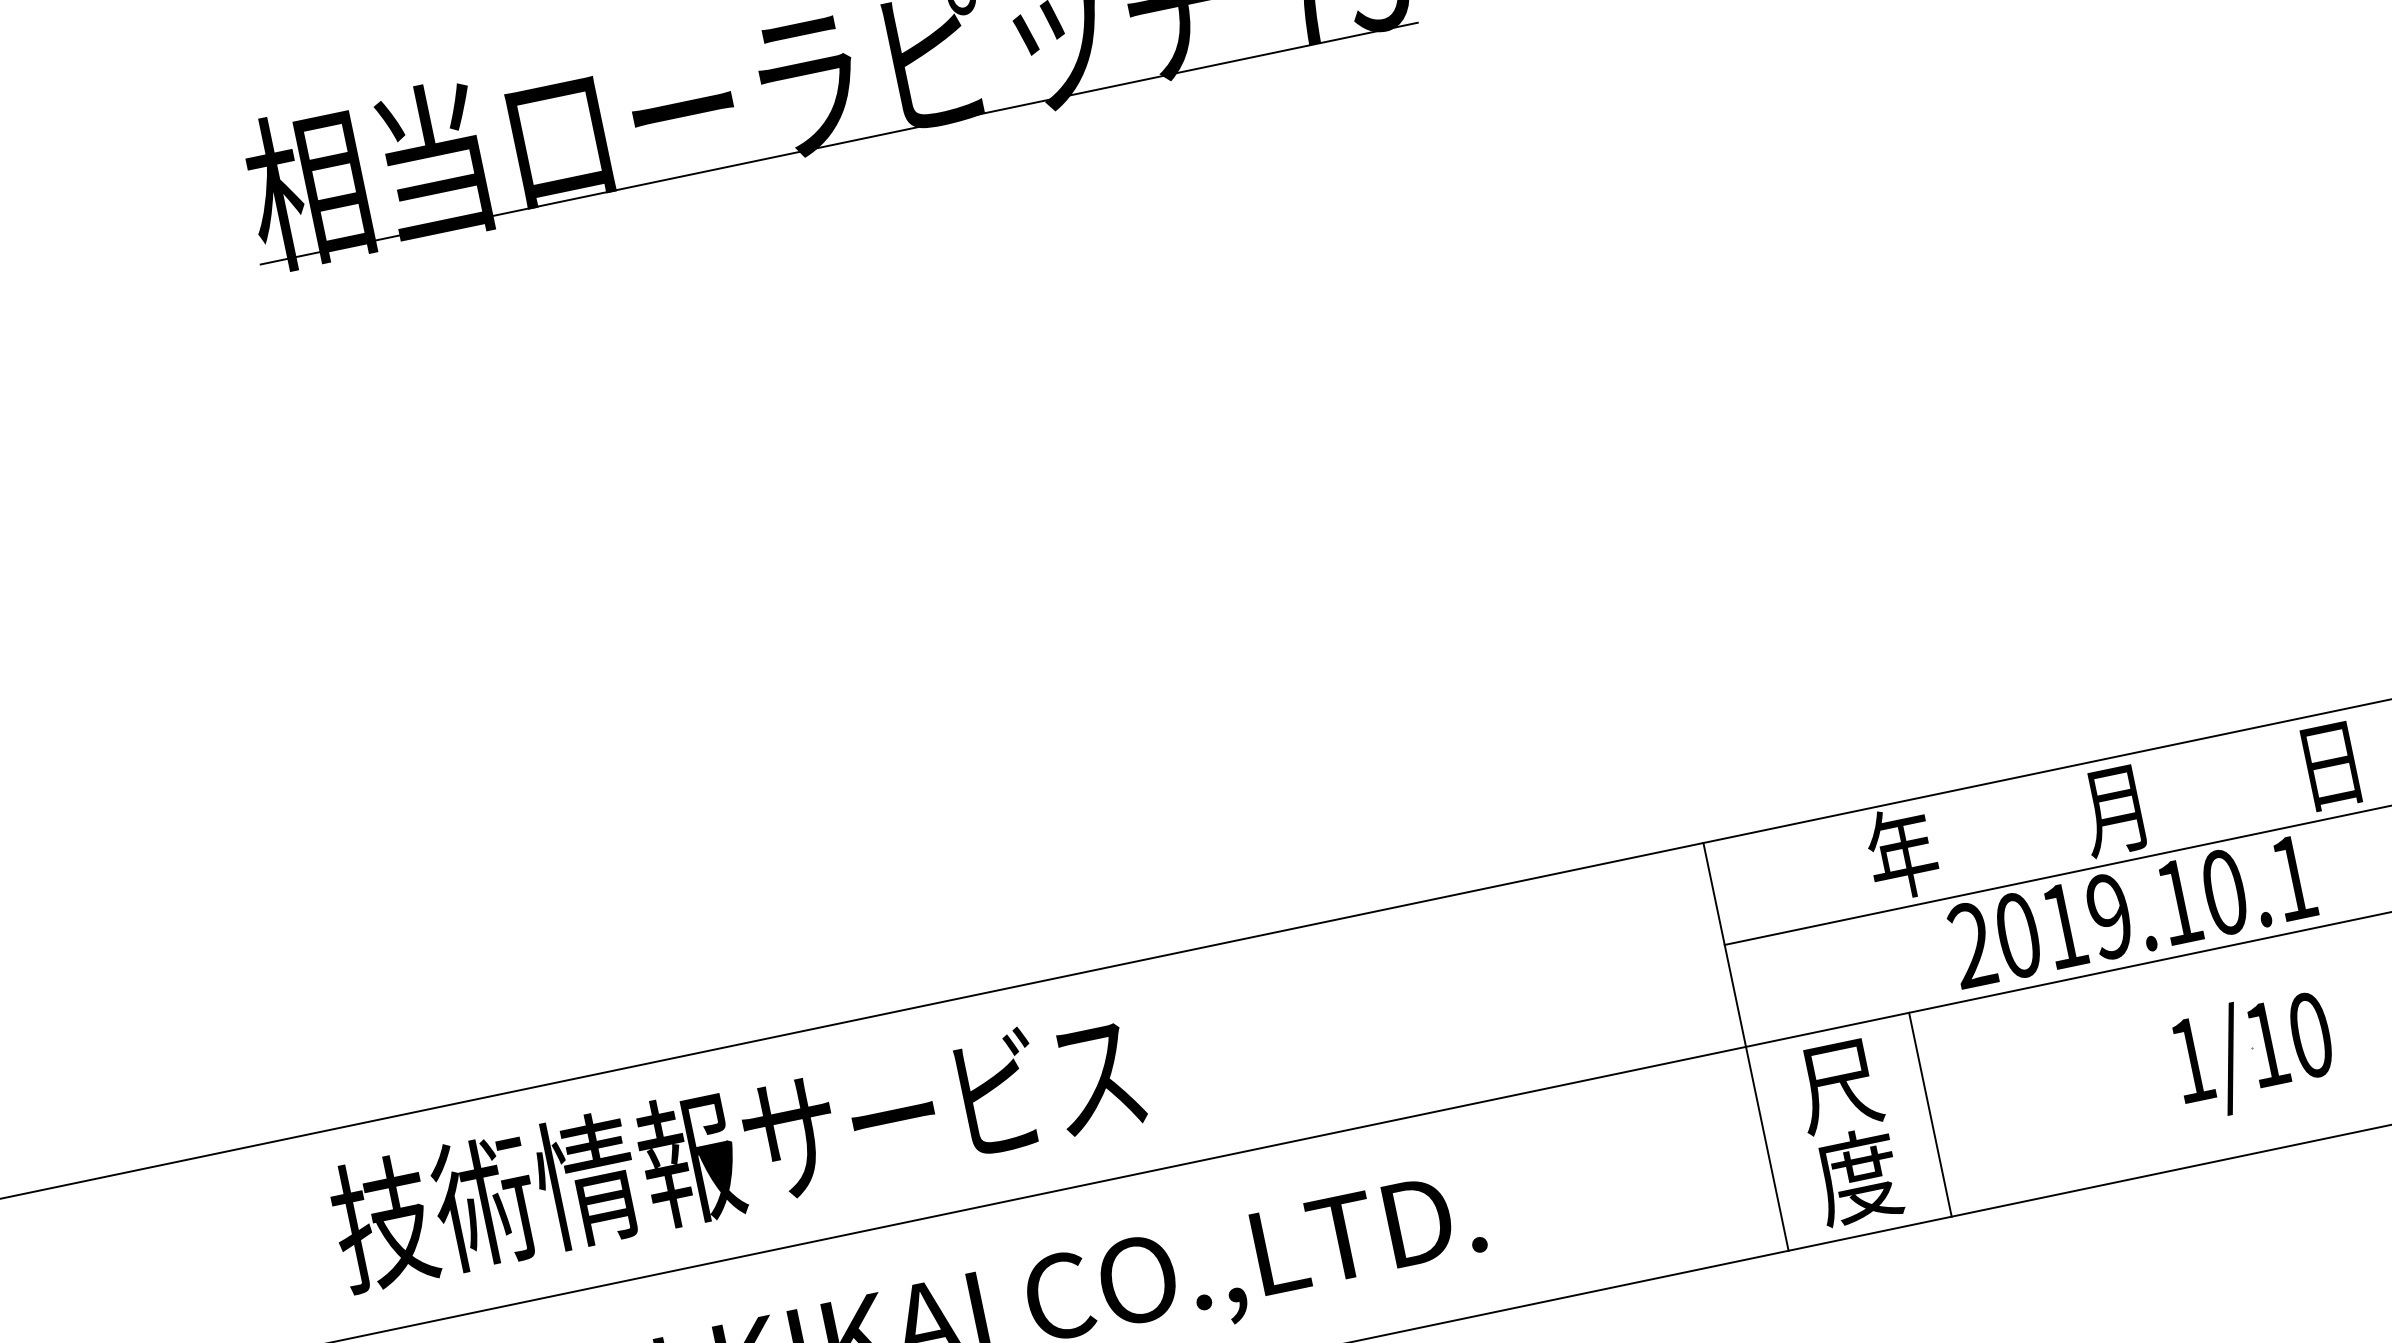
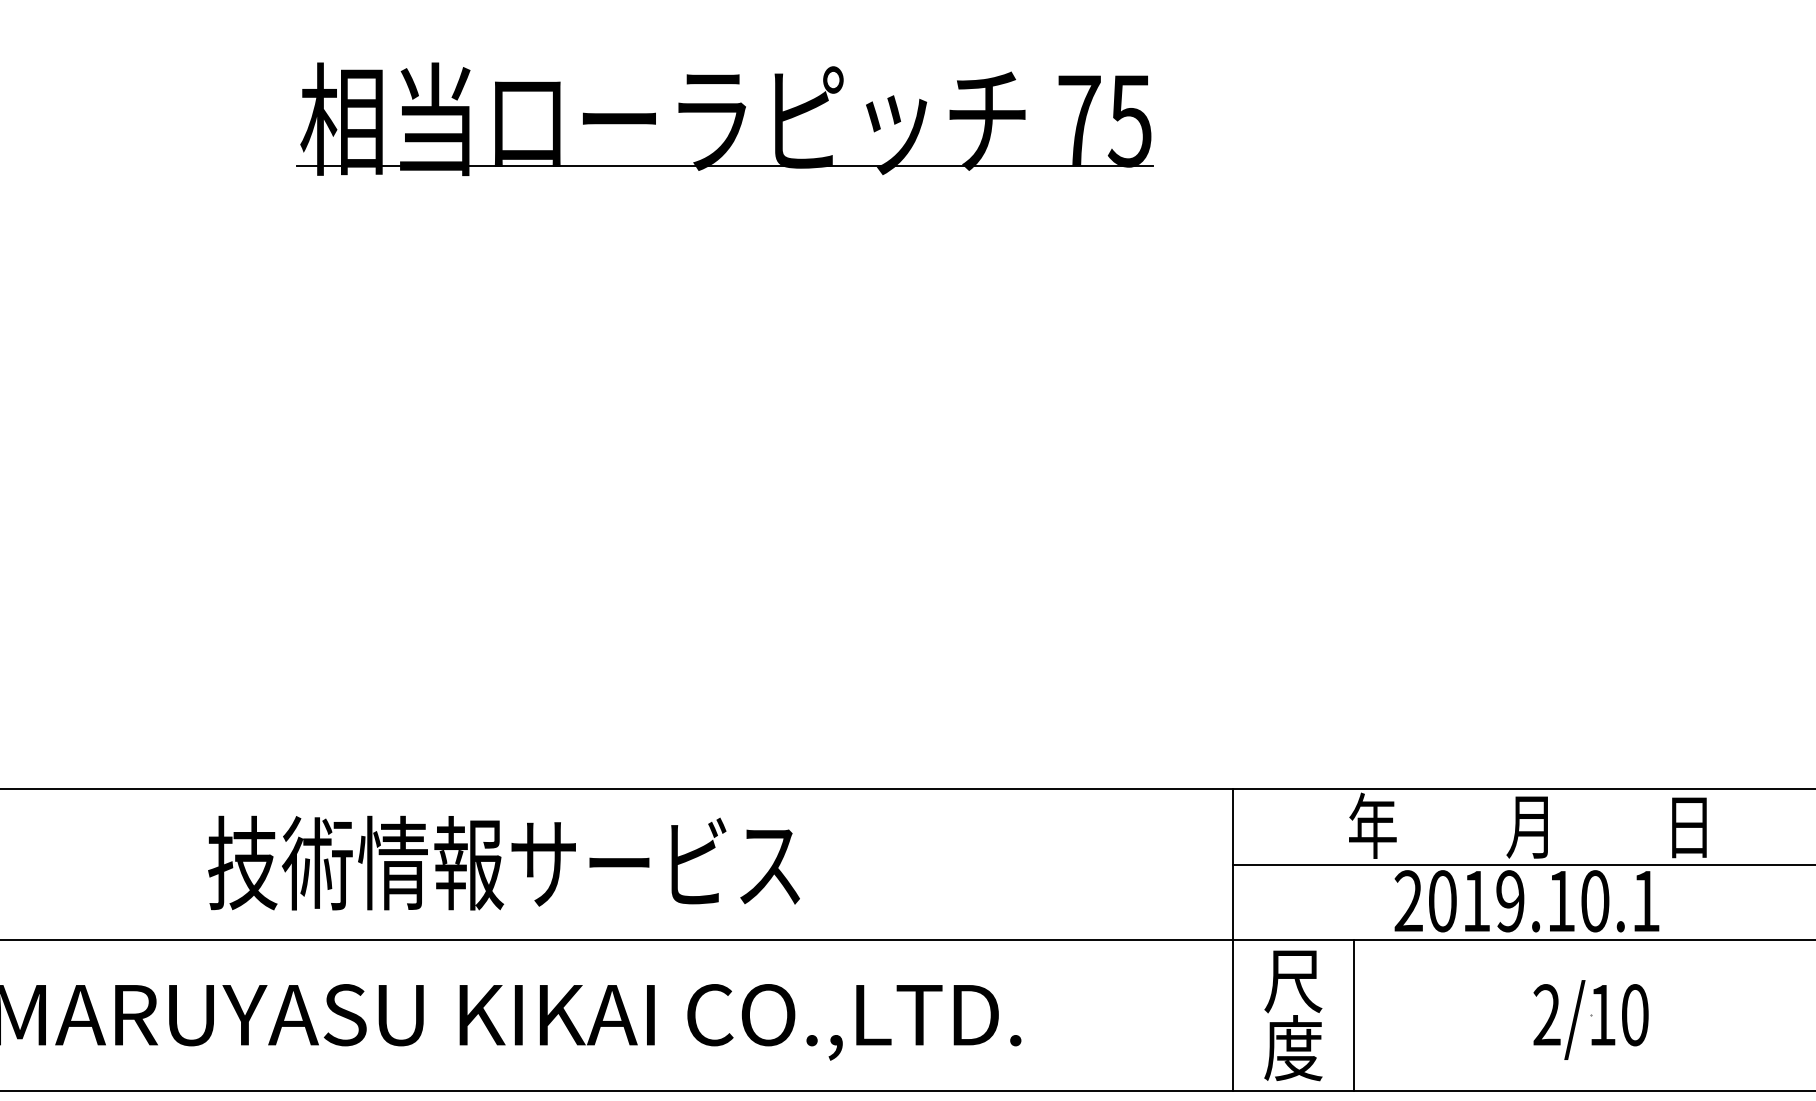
text: (2190, 1059) -> (1546, 1014), 1/10 -> 2/10

